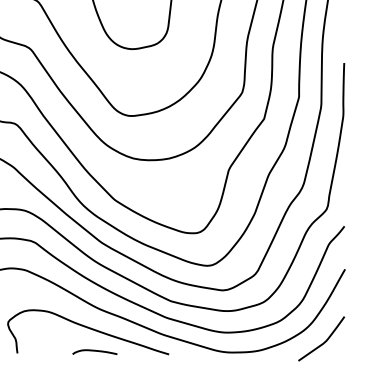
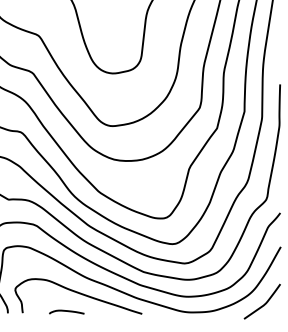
curve: (94, 351) -> (66, 311), moved

